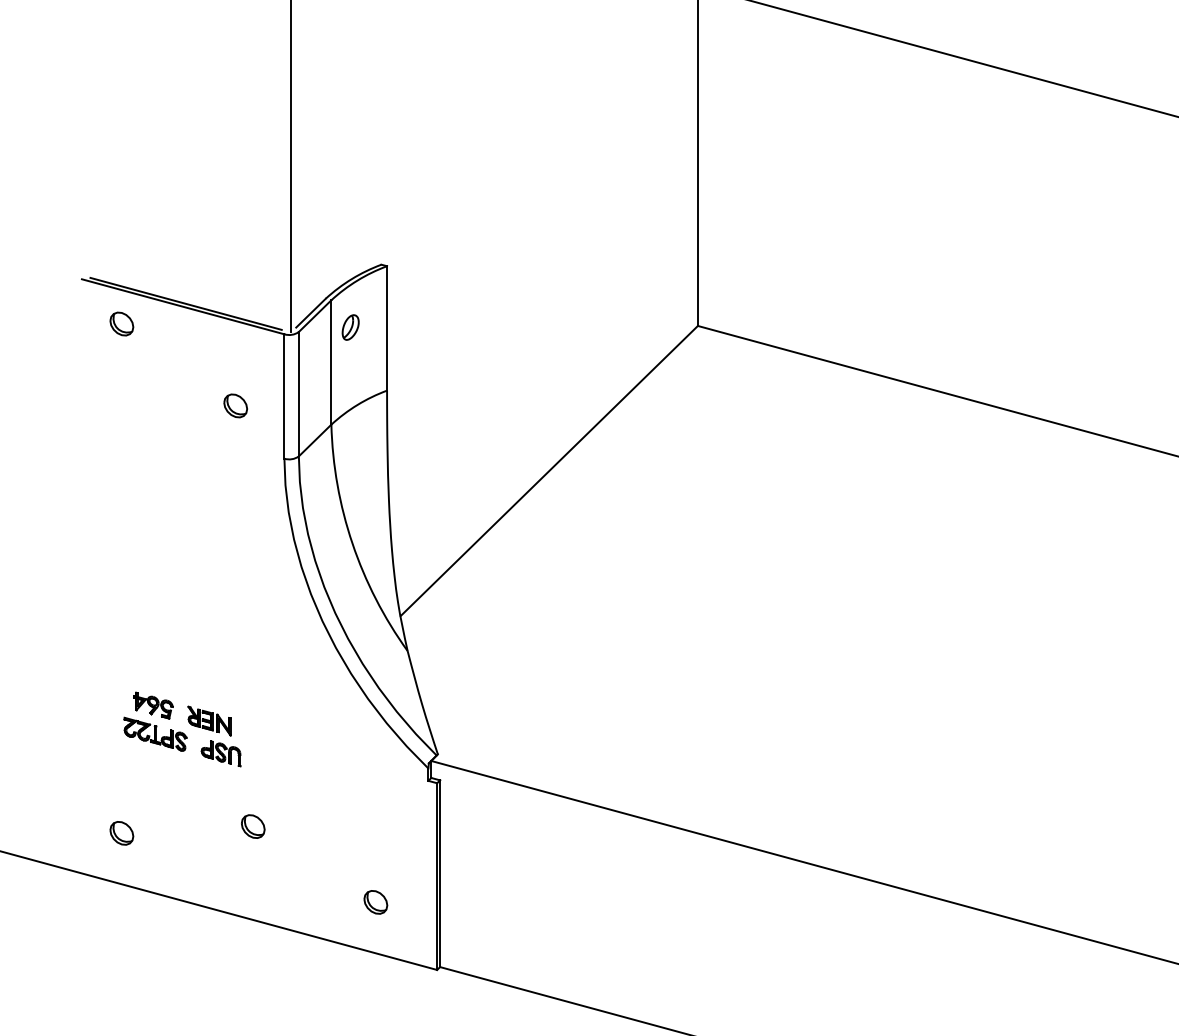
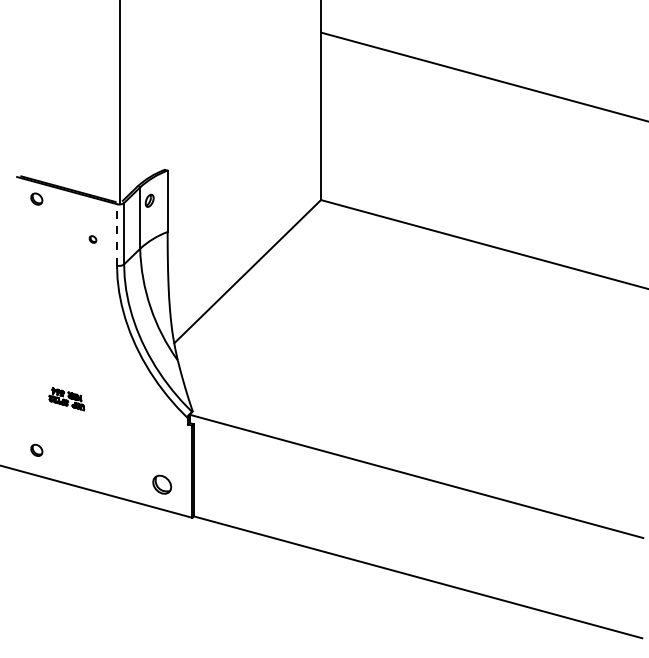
line: (285, 395) -> (117, 234), solid -> dashed
part: (234, 405) -> (92, 239), size x0.6
part: (182, 730) -> (66, 399), size x0.6
part: (252, 825) -> (101, 446), removed
part: (374, 900) -> (161, 483), size x1.6

